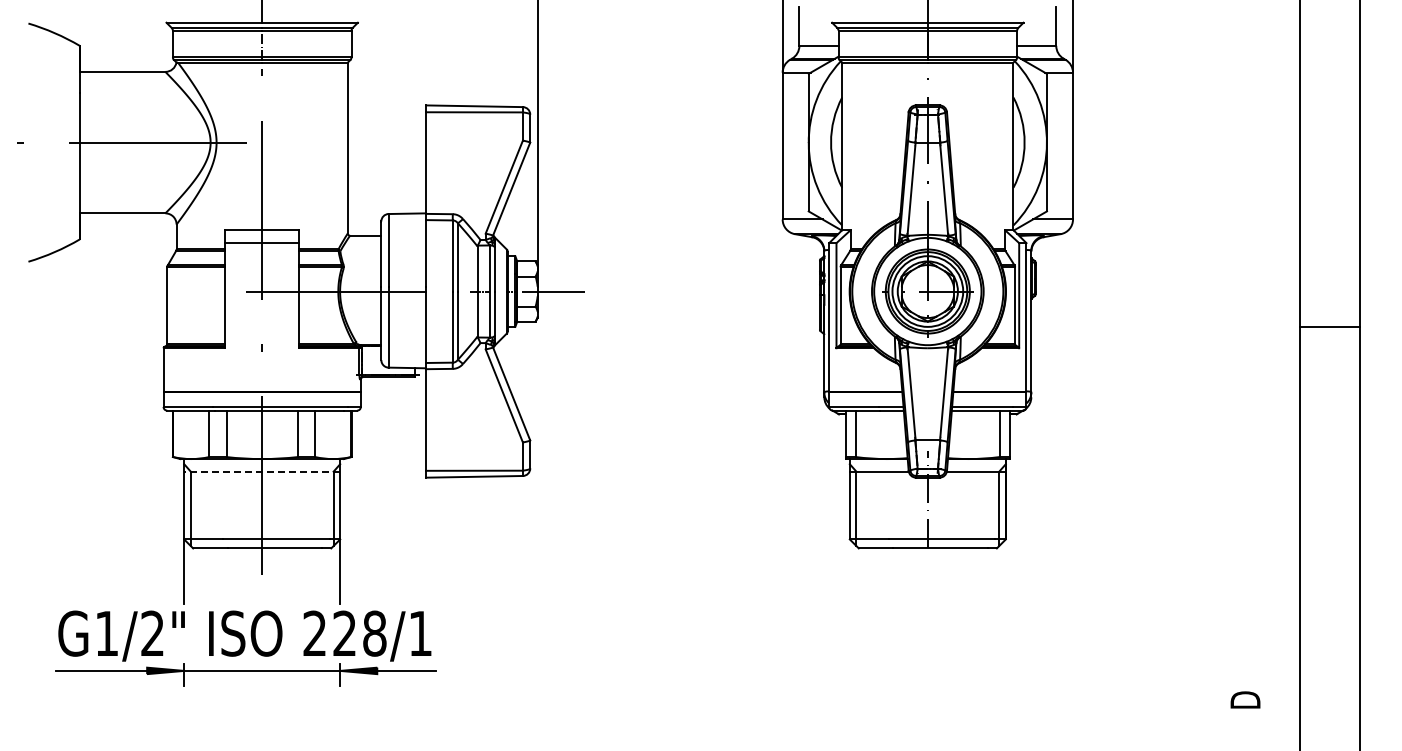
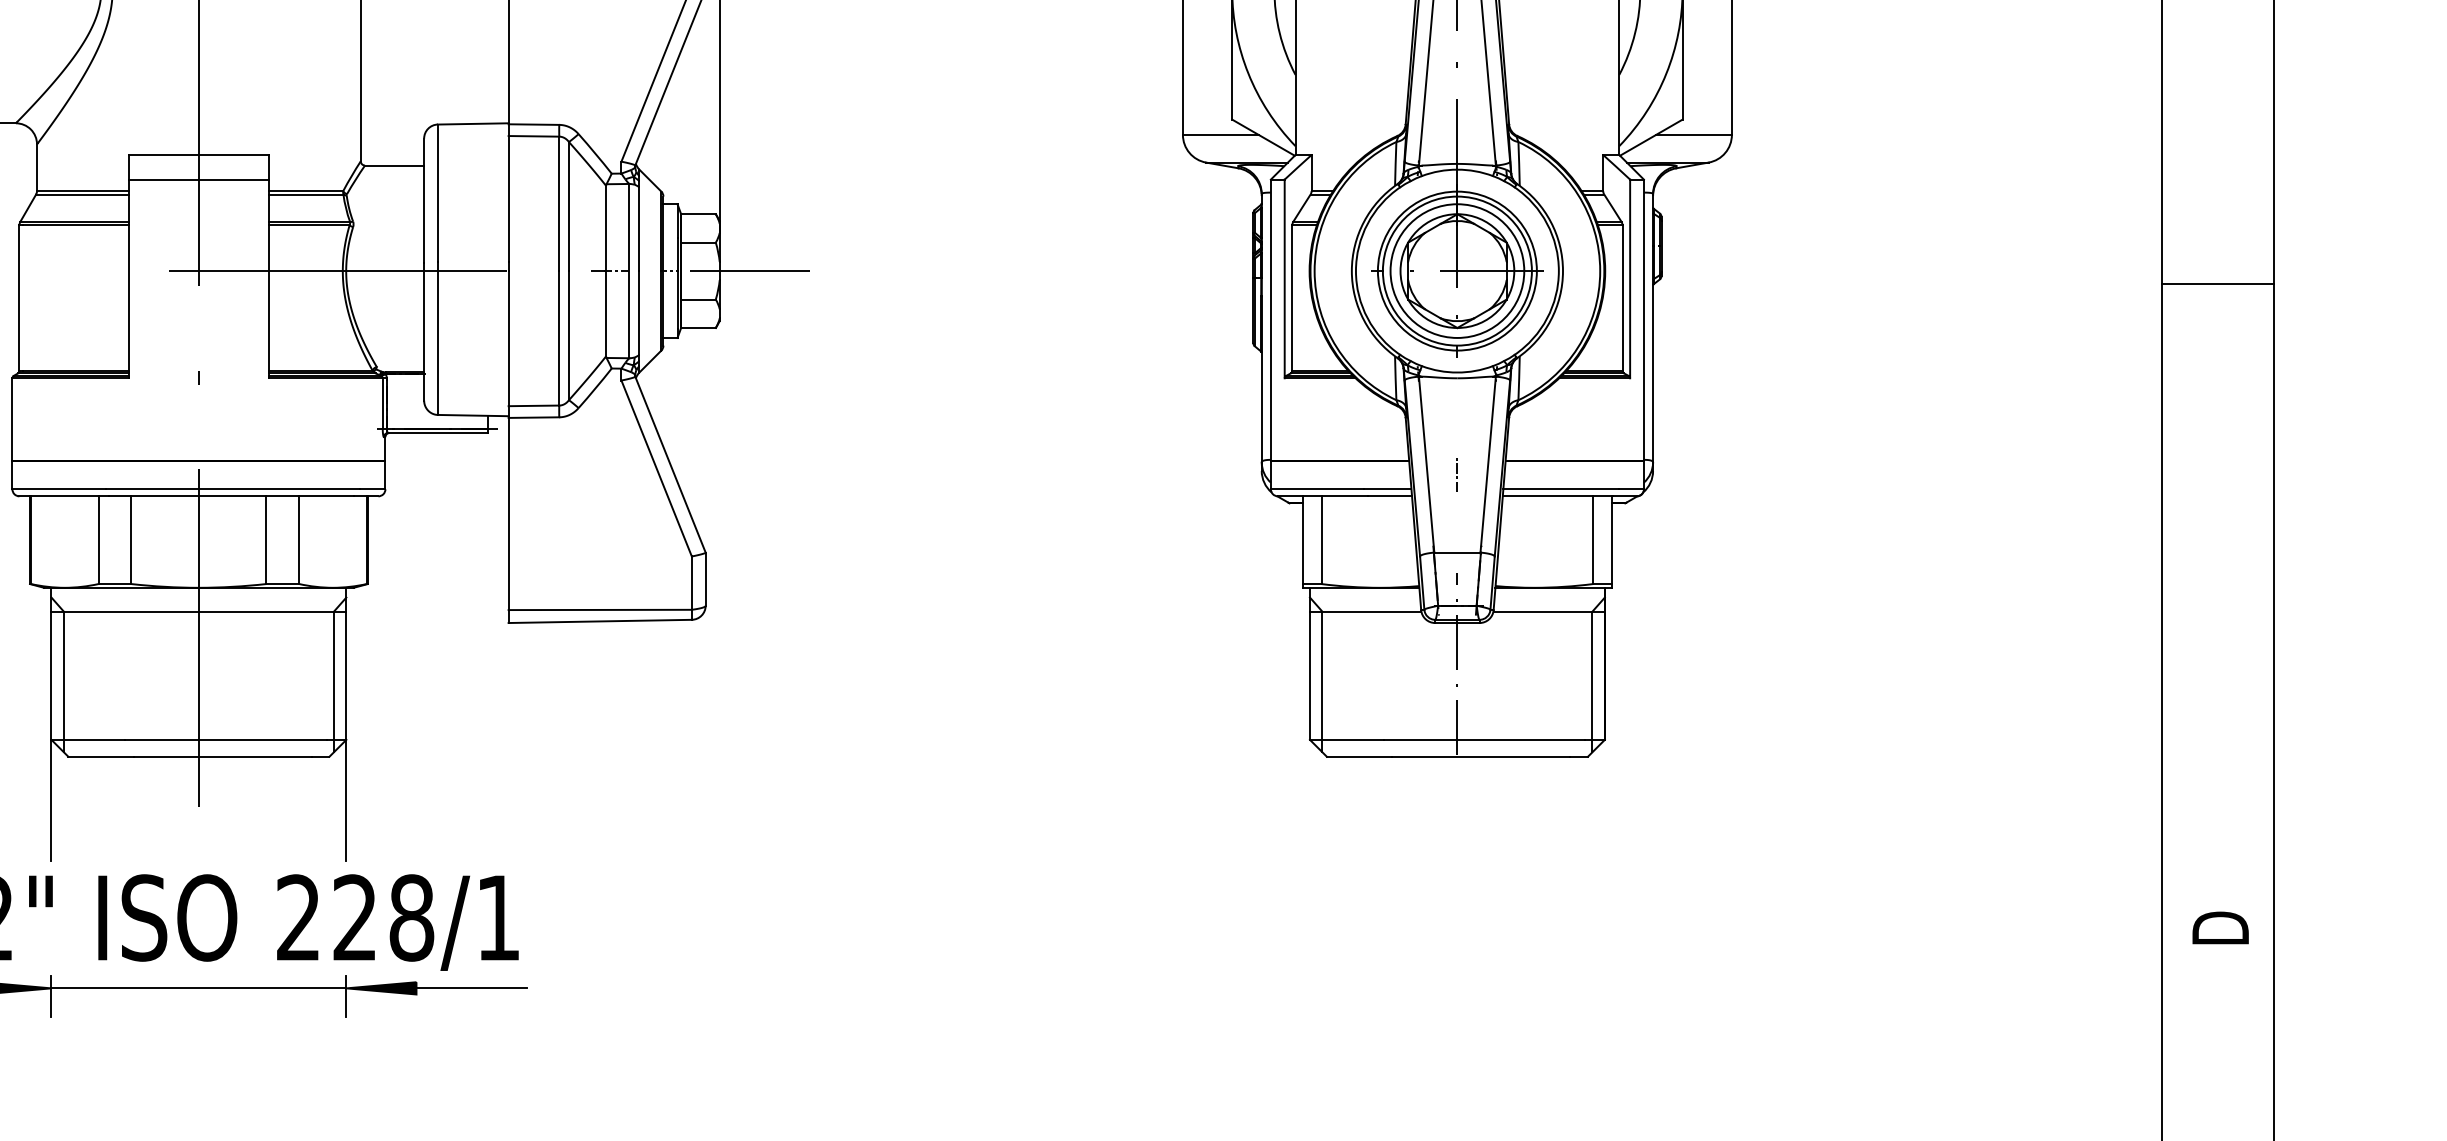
line: (1329, 327) -> (2216, 284), moved
line: (927, 398) -> (1456, 473), added
line: (262, 471) -> (199, 611), dashed -> solid
text: (1245, 699) -> (2220, 927), moved

